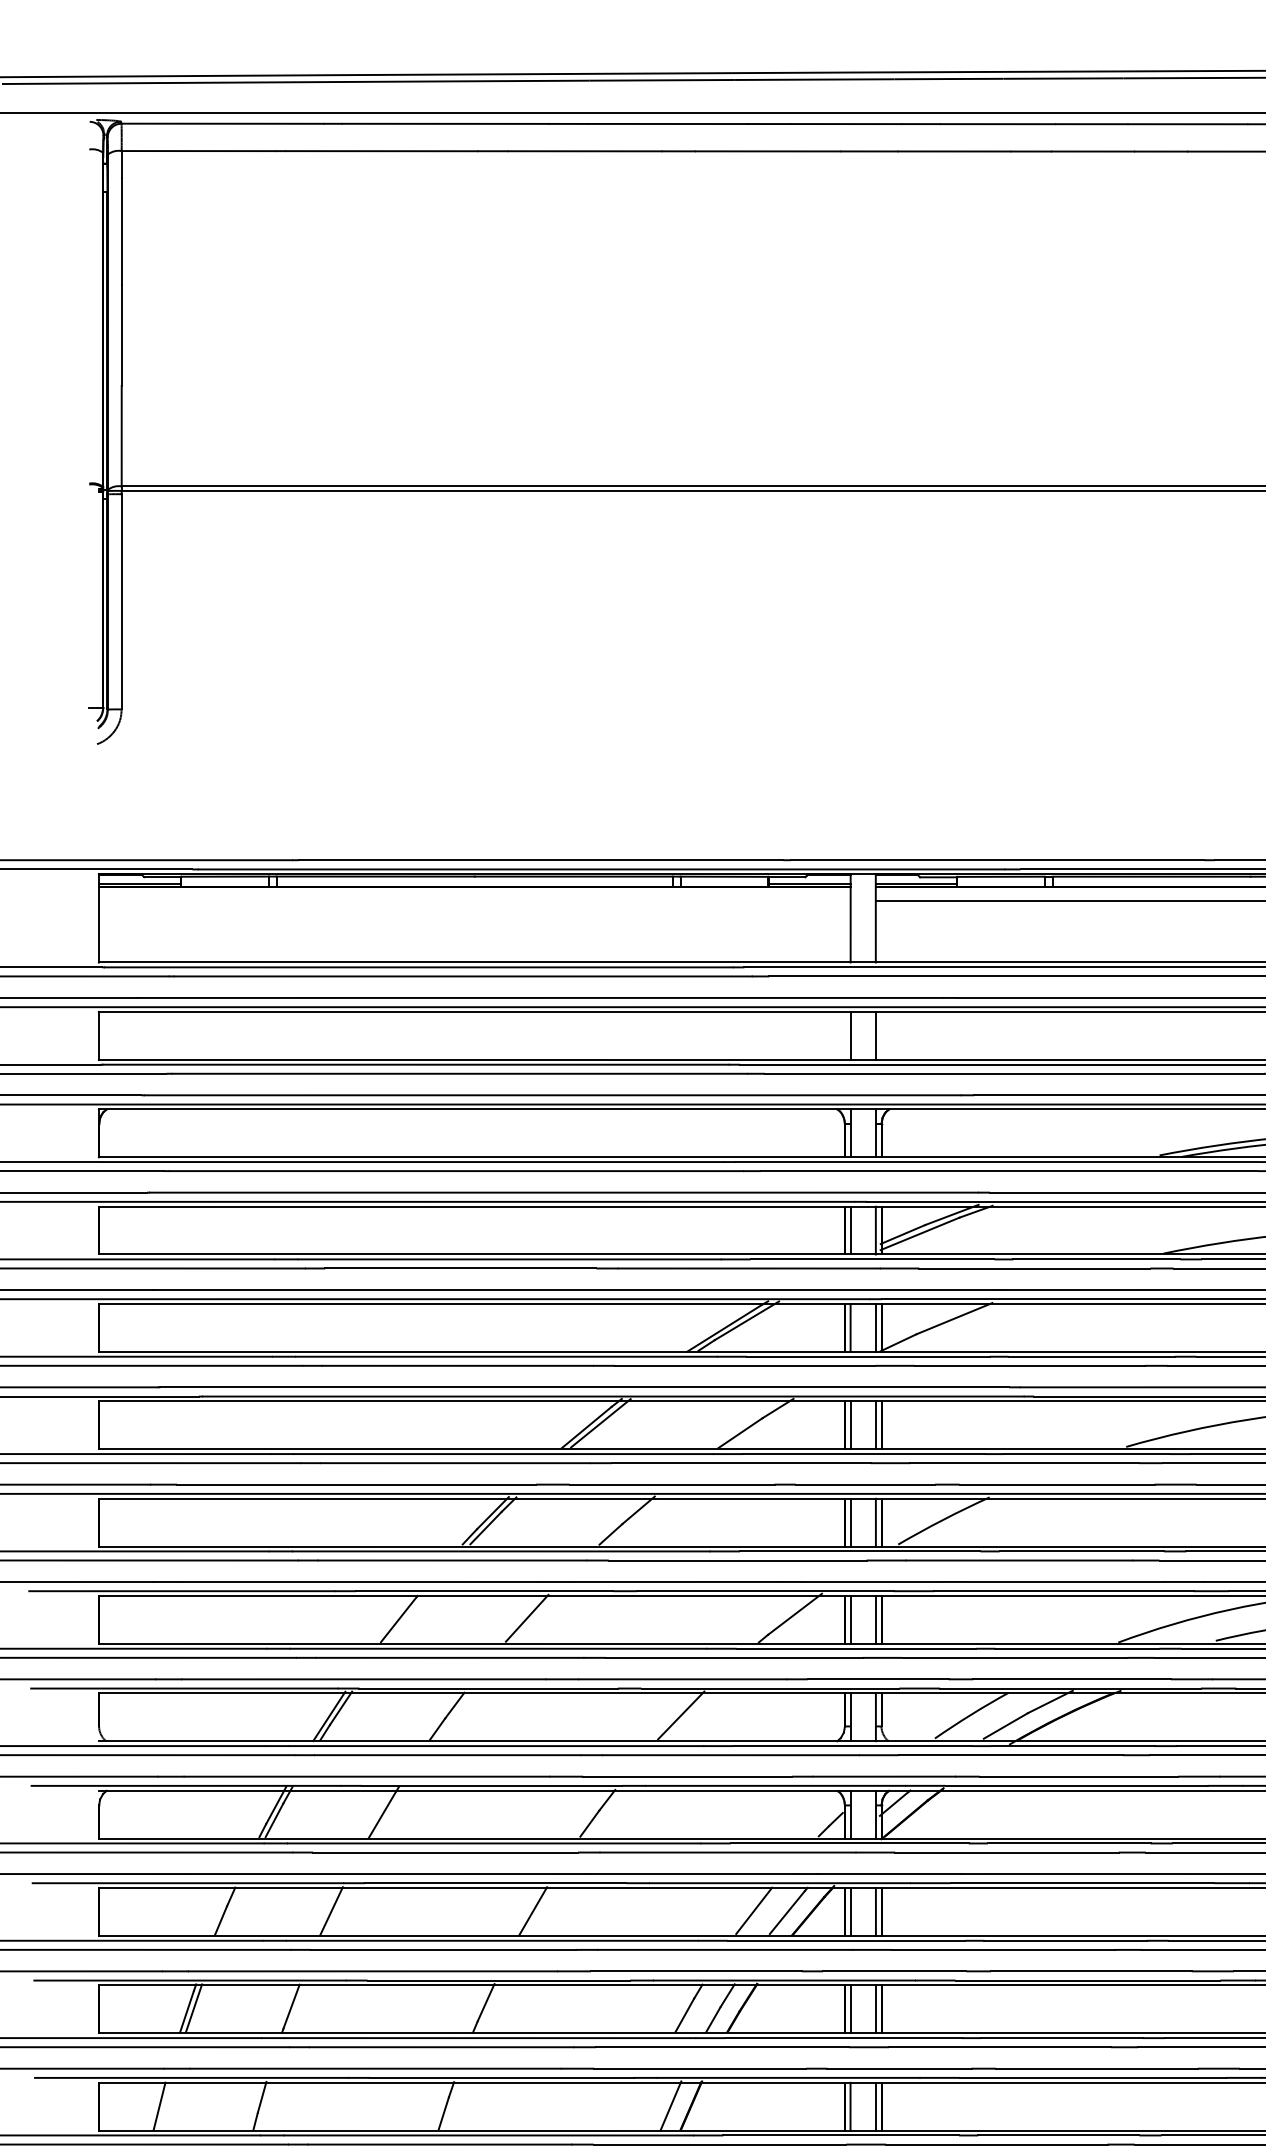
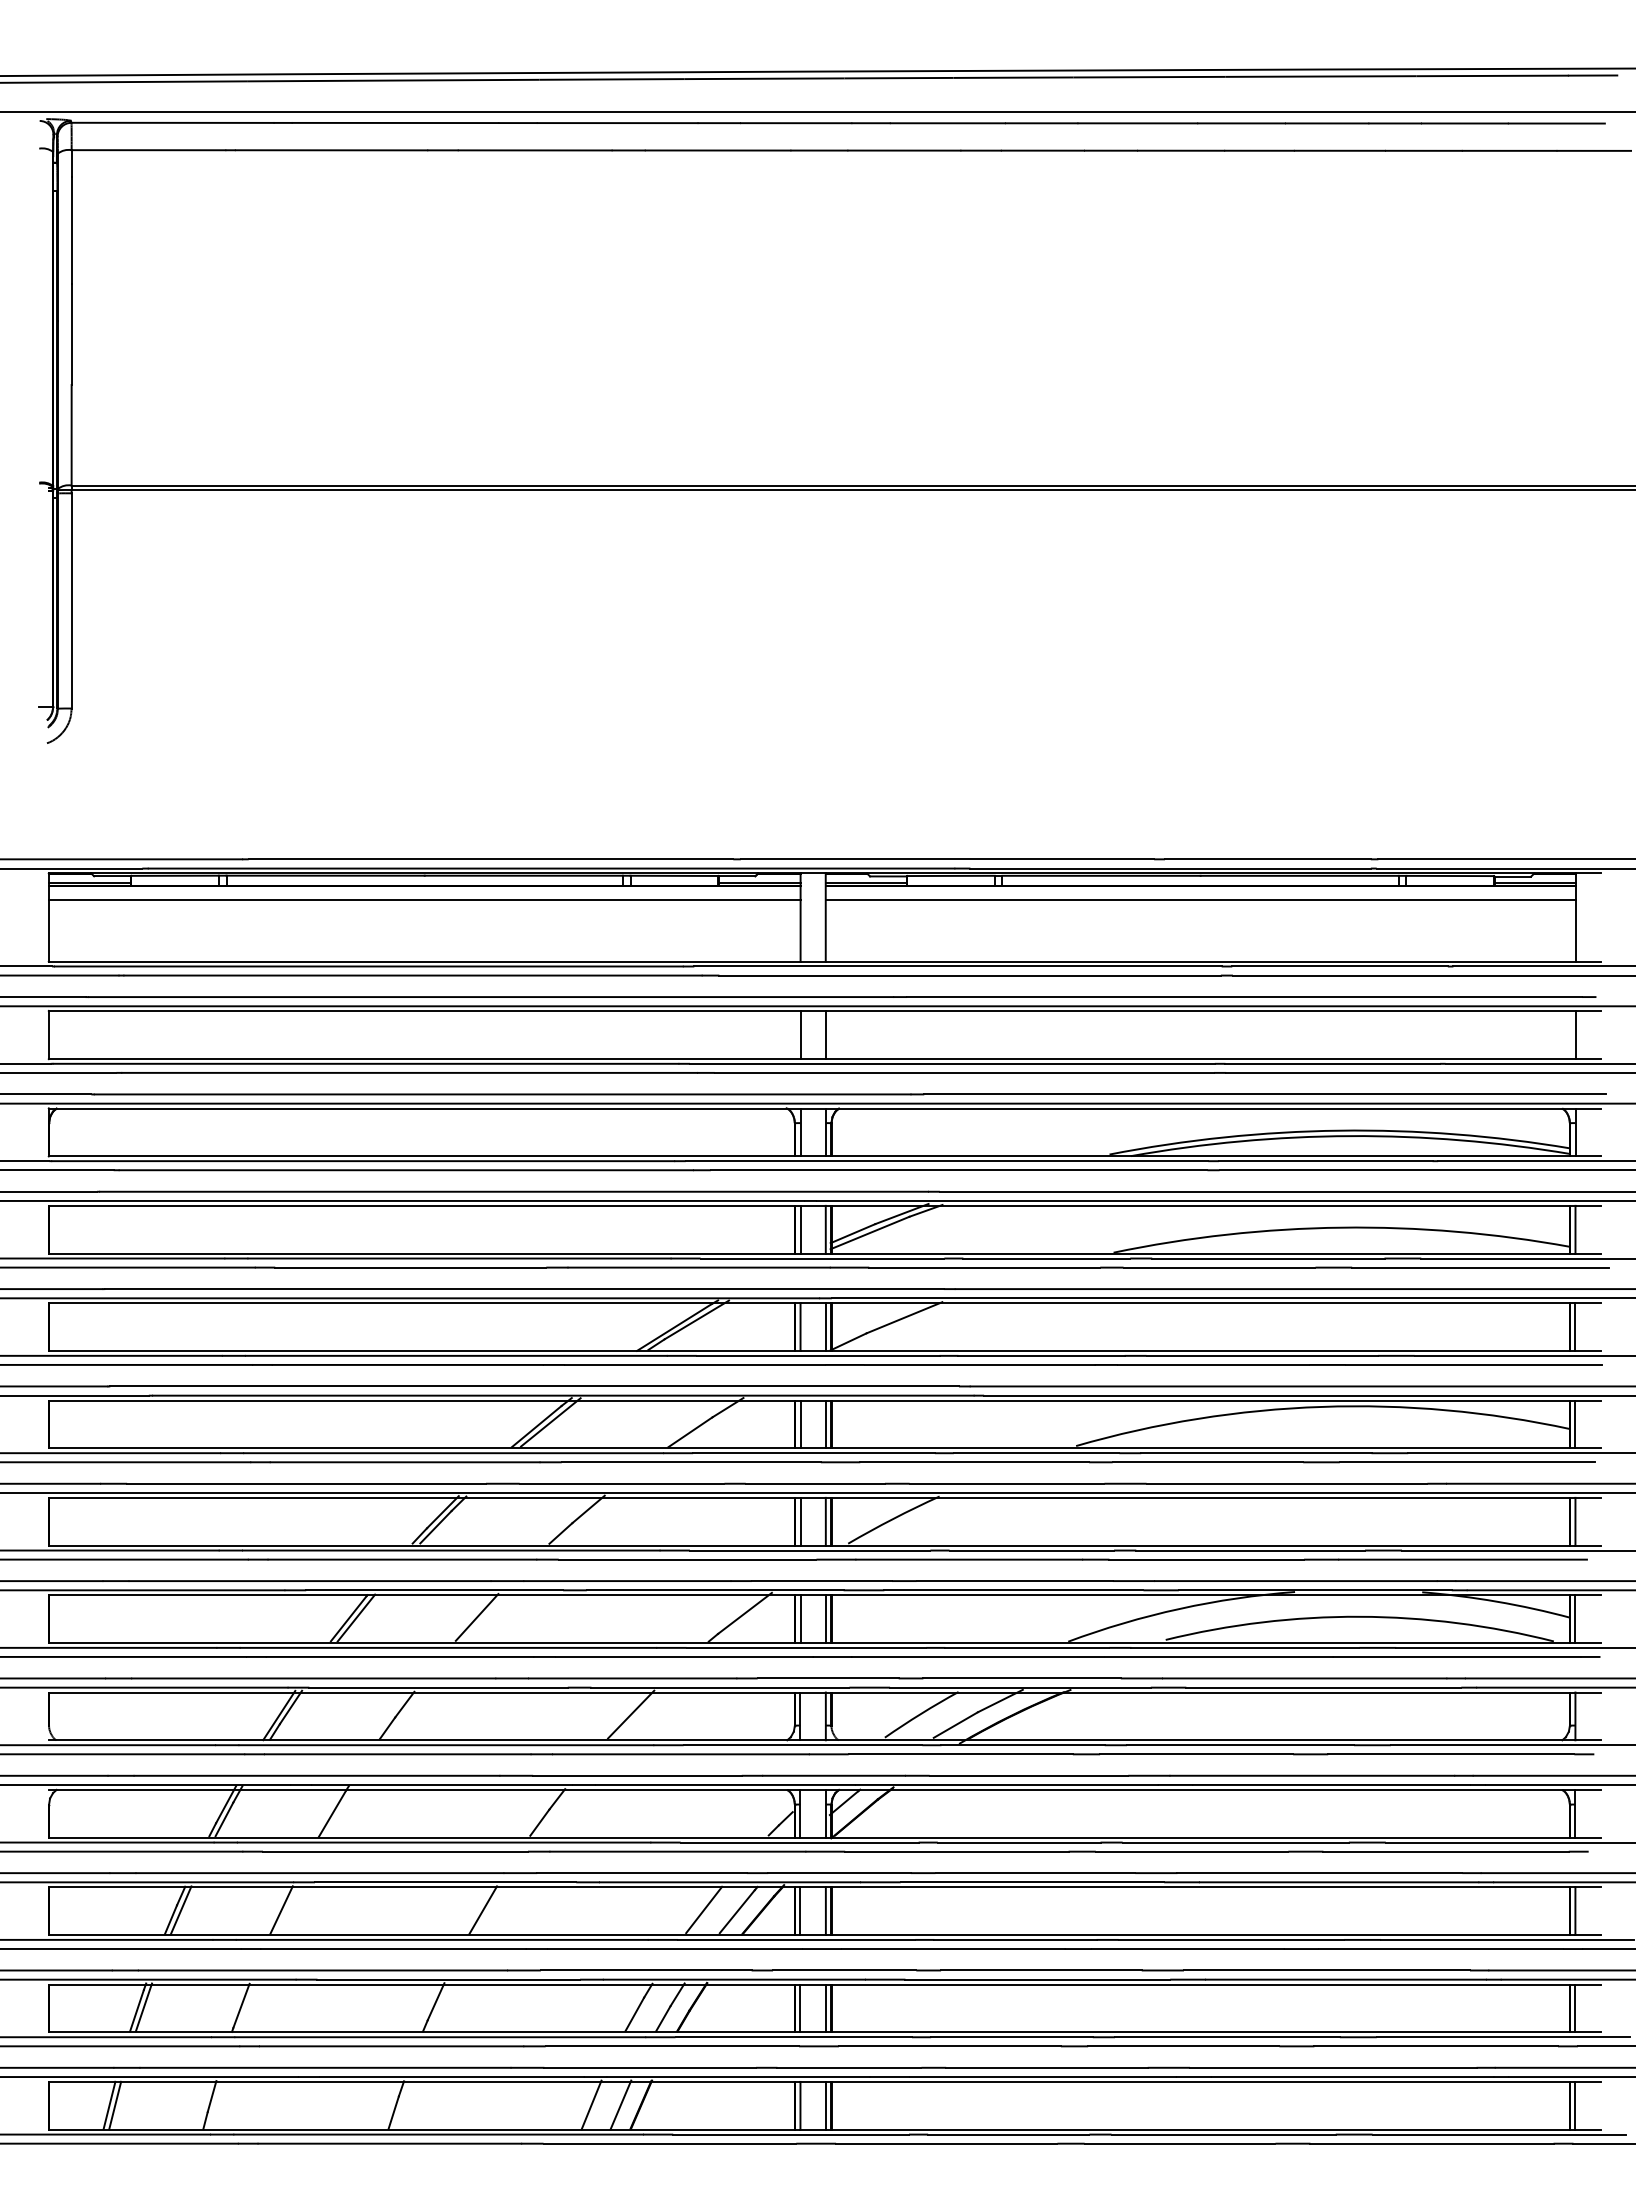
line: (474, 901) -> (424, 900), added
line: (406, 1618) -> (356, 1617), added
line: (230, 1911) -> (180, 1910), added
line: (641, 2105) -> (591, 2104), added
line: (165, 2106) -> (115, 2105), added

